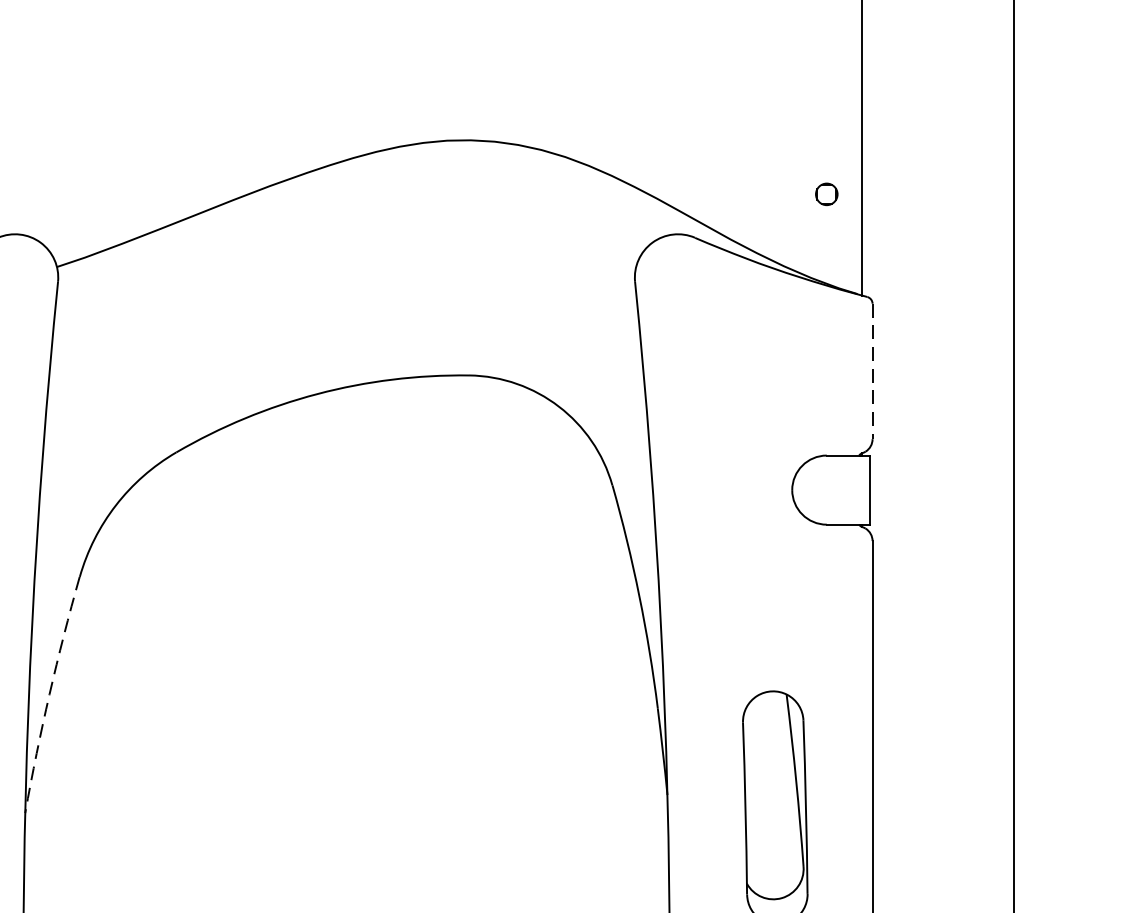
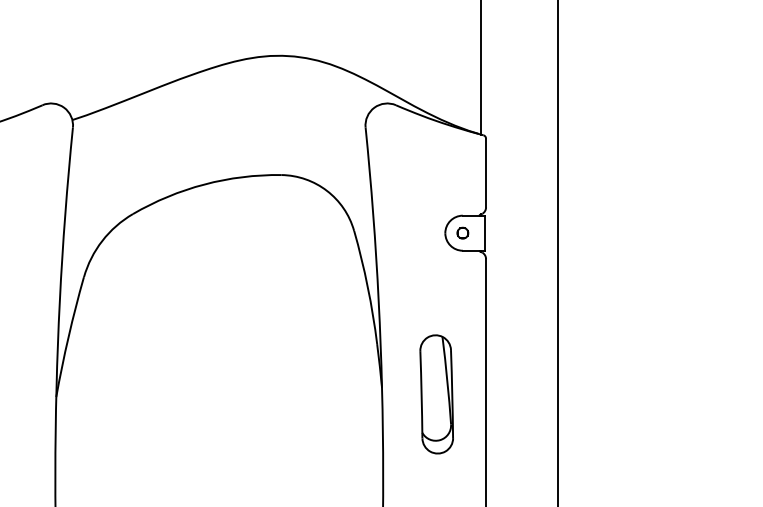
part: (826, 192) -> (462, 232), moved
line: (873, 372) -> (486, 173), dashed -> solid
arc: (49, 693) -> (68, 336), dashed -> solid

